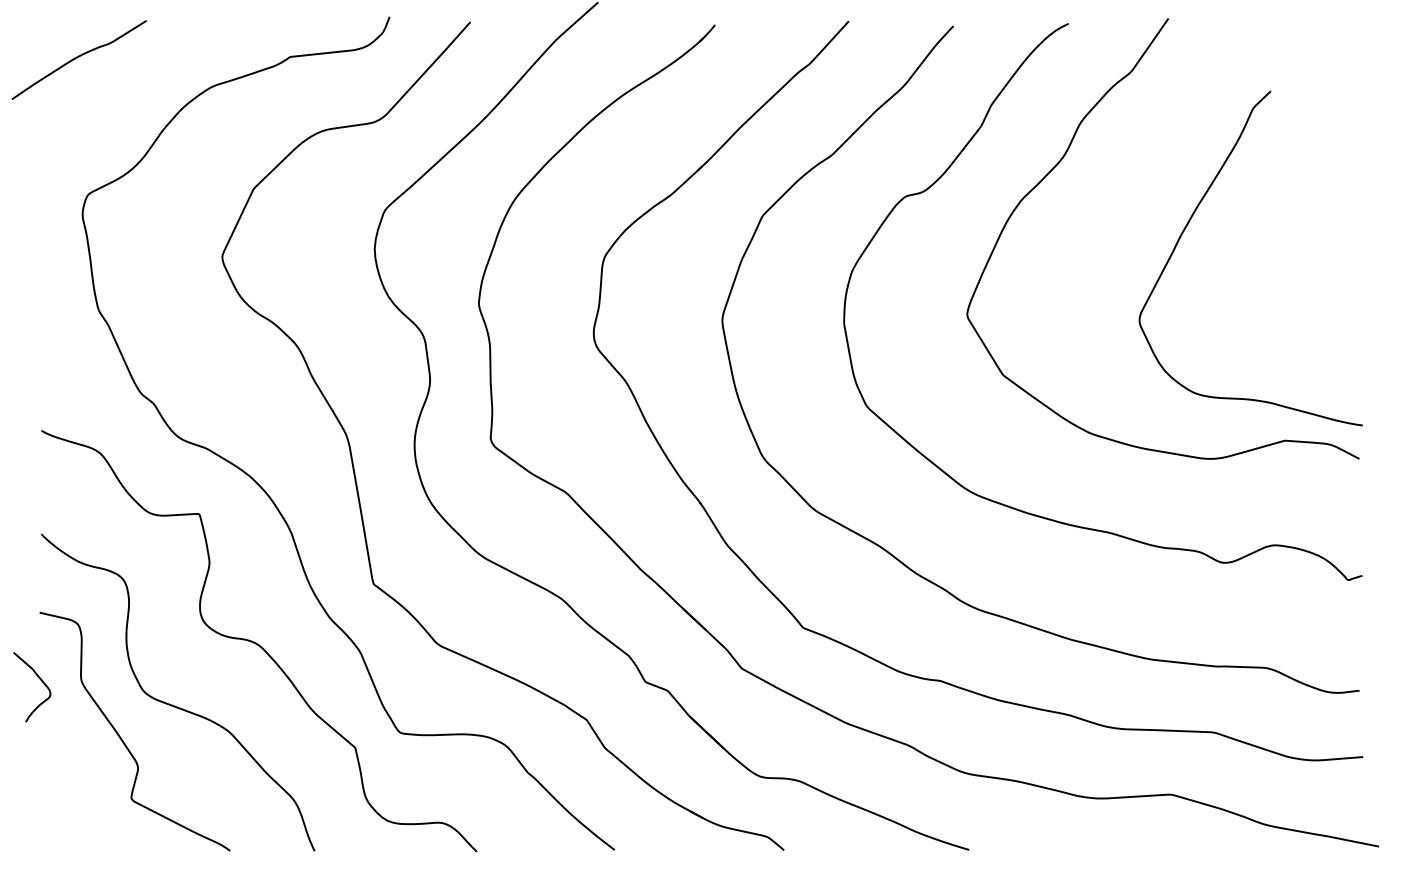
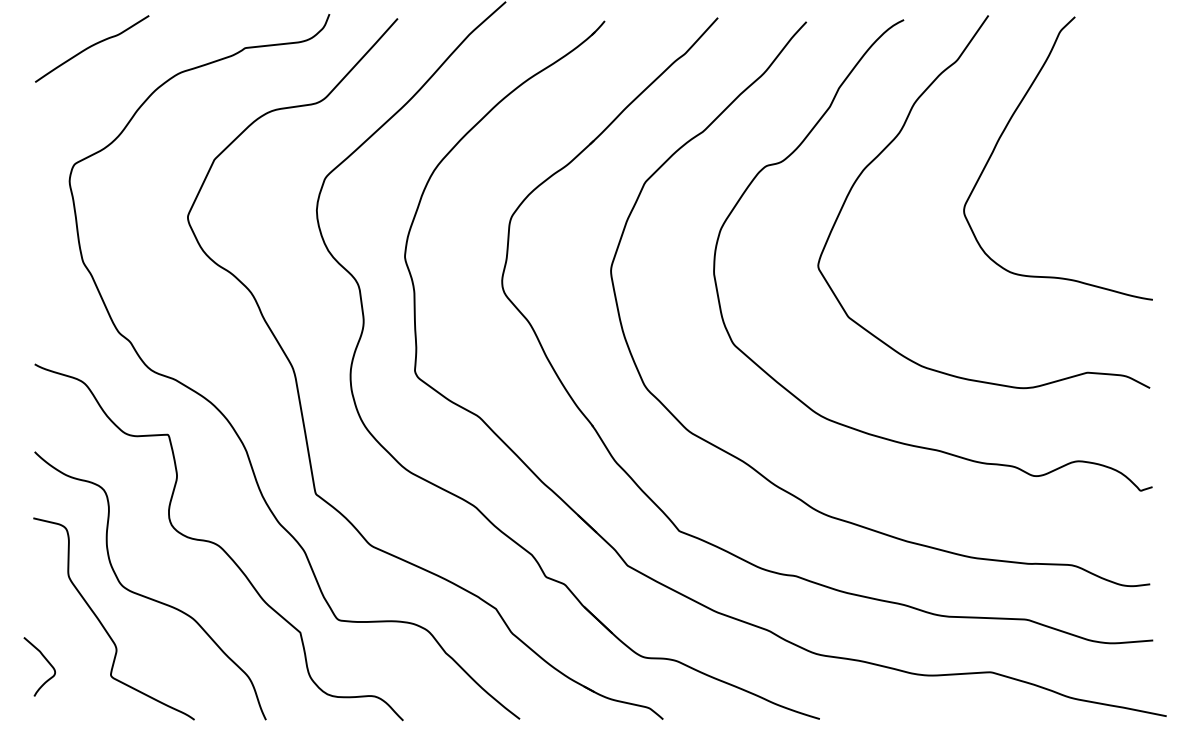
curve: (77, 58) -> (90, 47), moved
curve: (1190, 221) -> (1007, 127), moved
curve: (39, 679) -> (45, 660), moved

